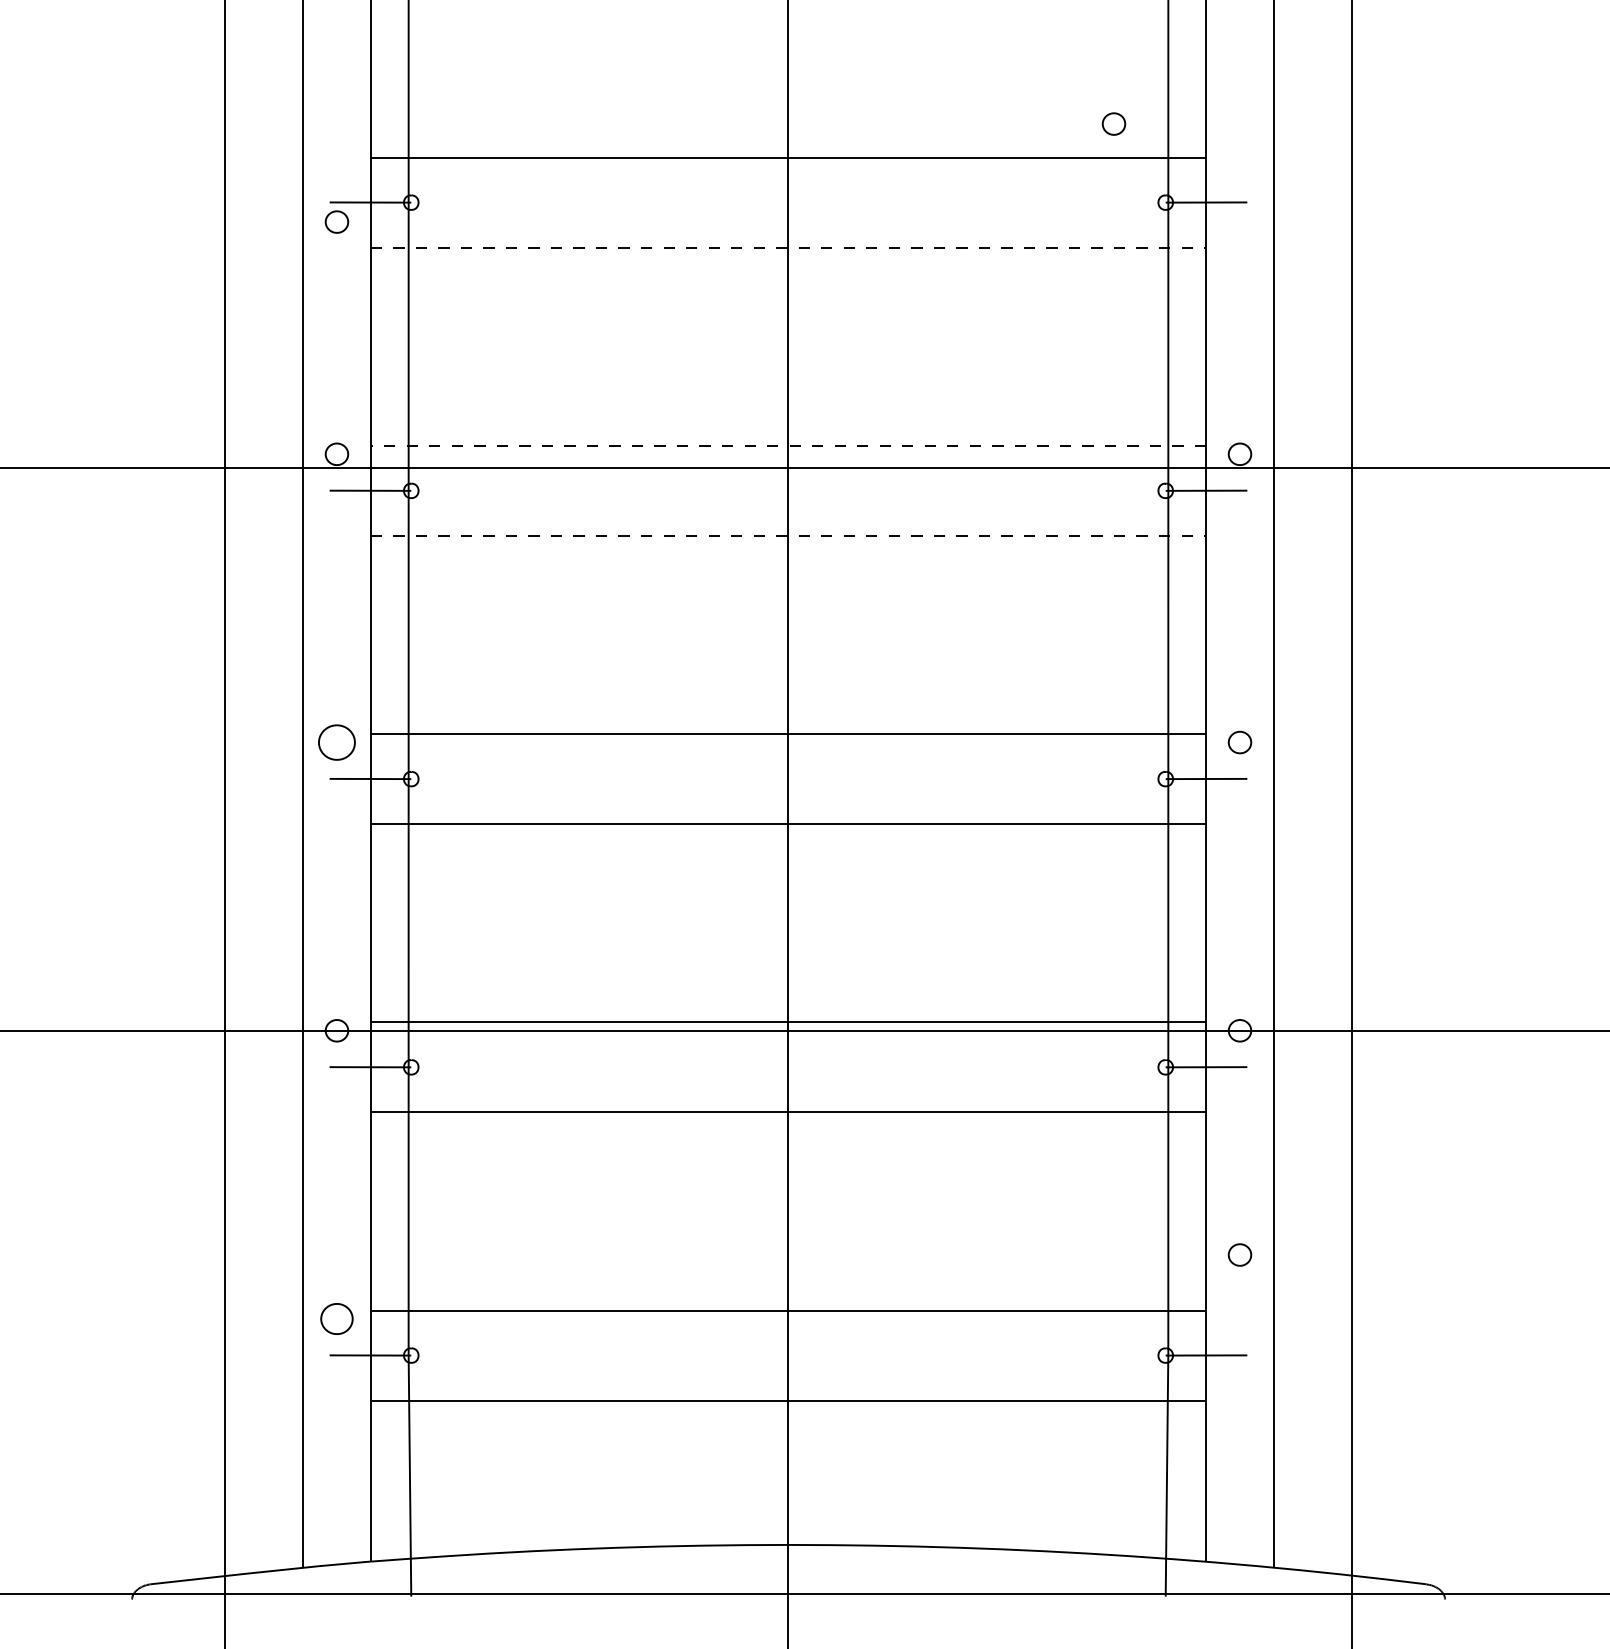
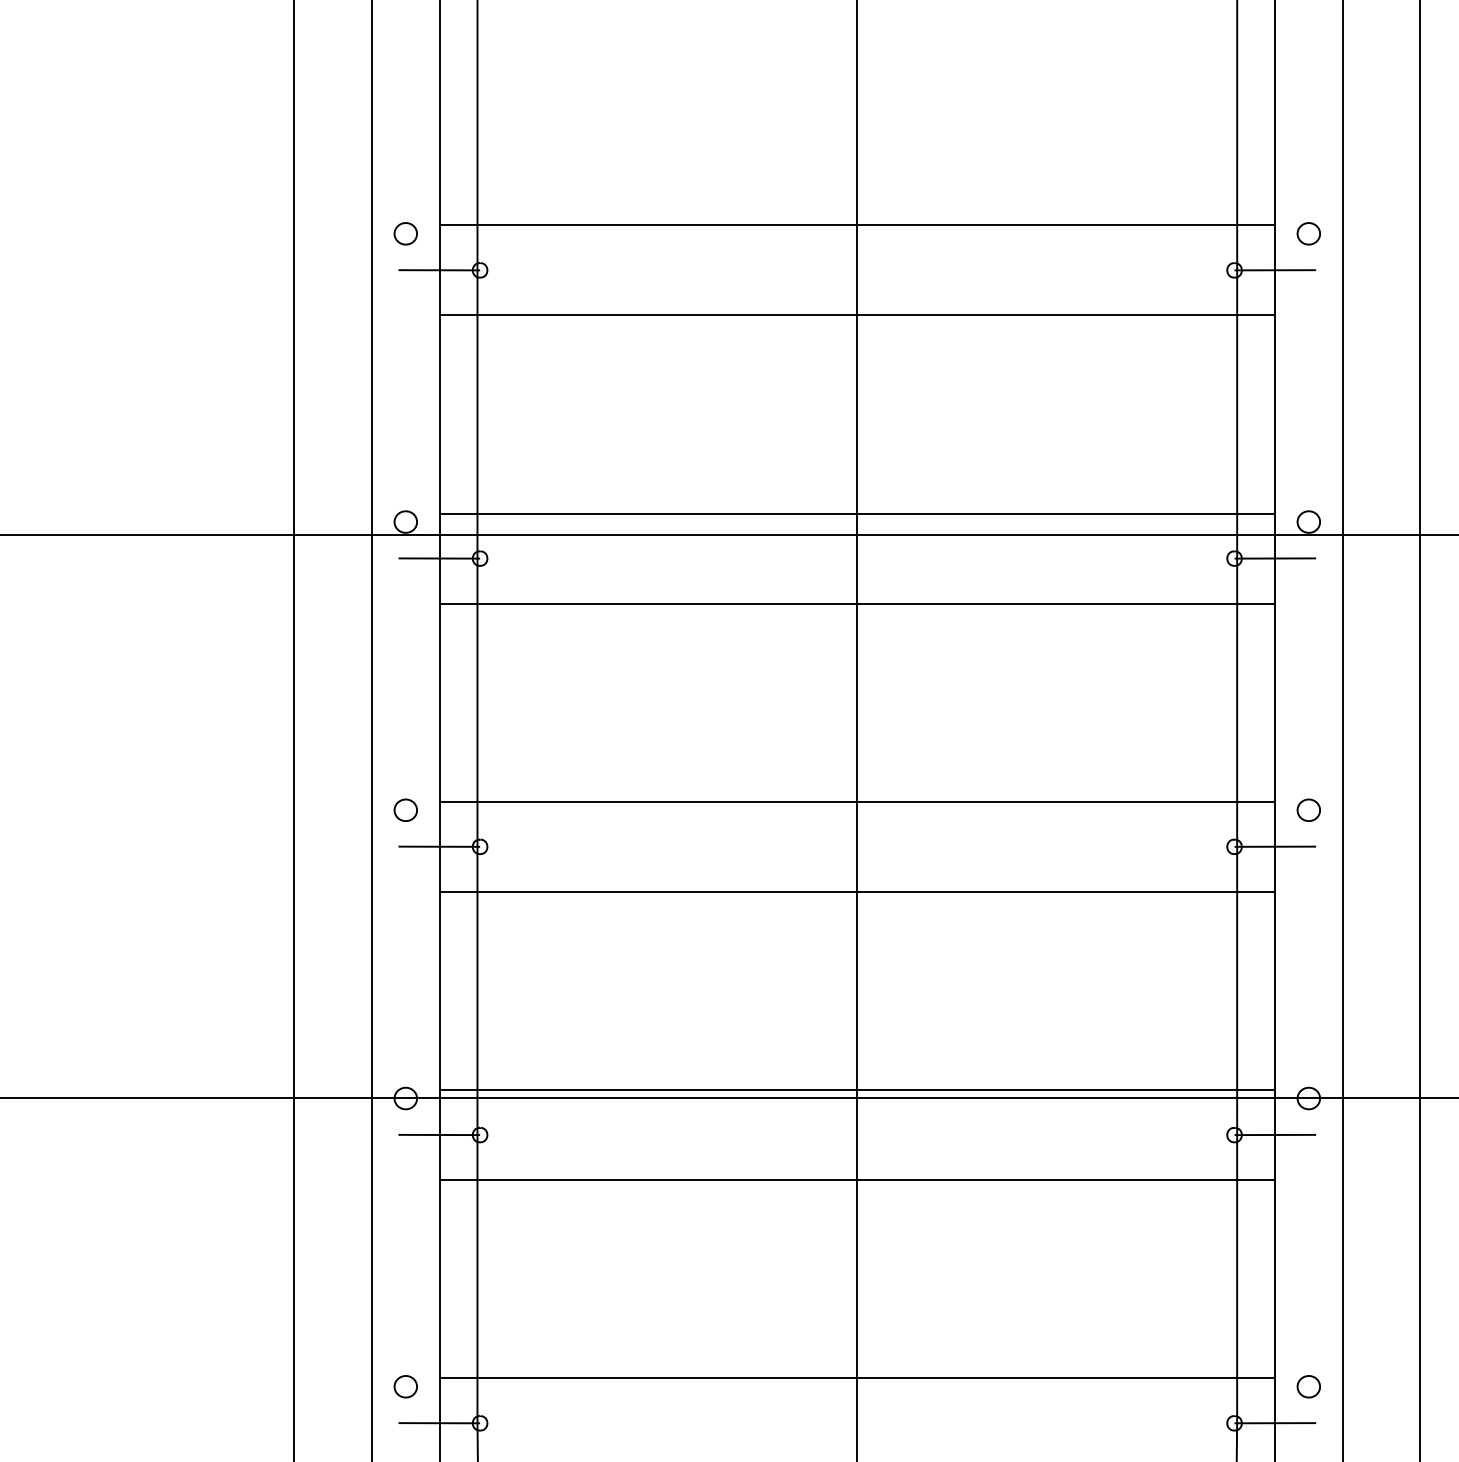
part: (1113, 123) -> (1308, 233), moved
part: (336, 221) -> (405, 233), moved
line: (788, 247) -> (857, 315), dashed -> solid
line: (788, 445) -> (857, 513), dashed -> solid
line: (788, 535) -> (857, 603), dashed -> solid
part: (336, 742) -> (405, 810), size x0.62
part: (1239, 1254) -> (1308, 1386), moved
part: (336, 1318) -> (405, 1386), size x0.71

